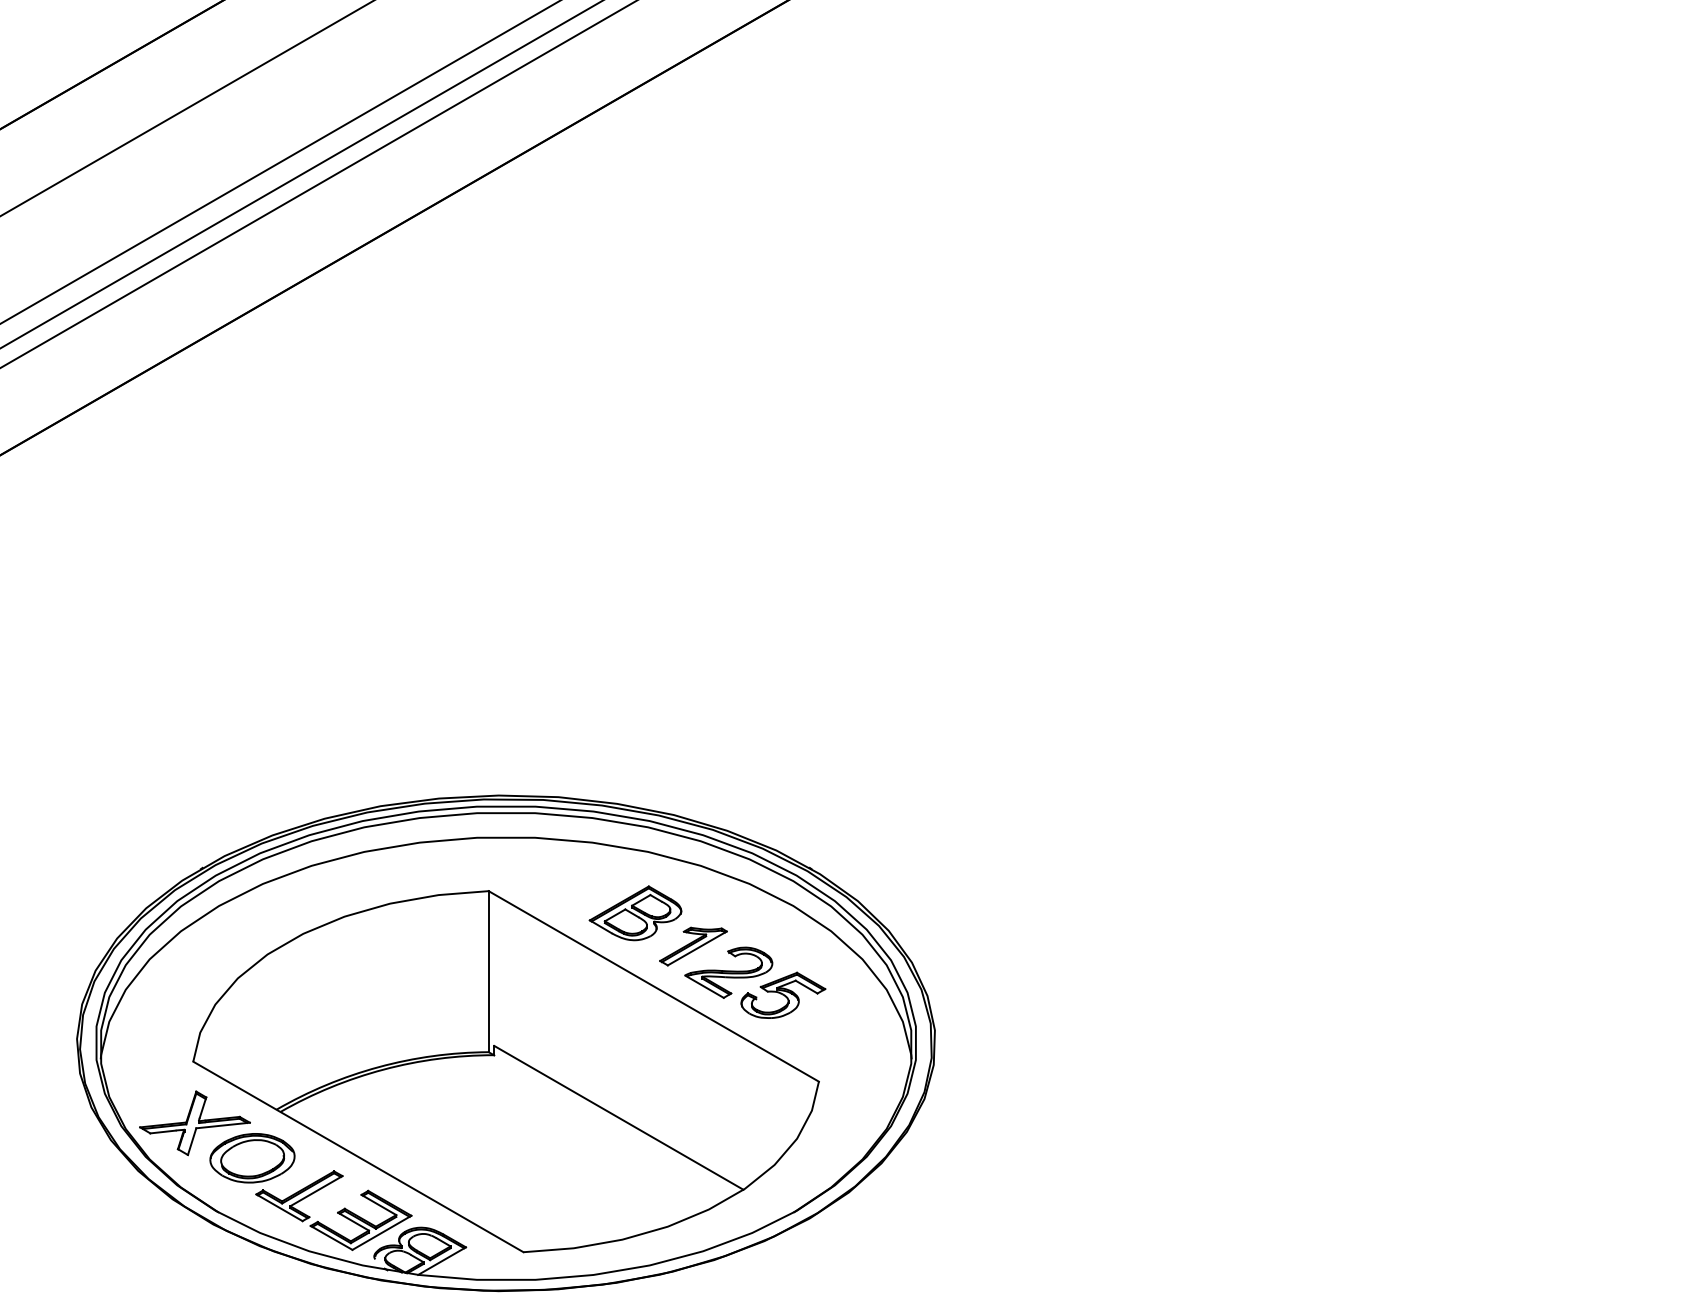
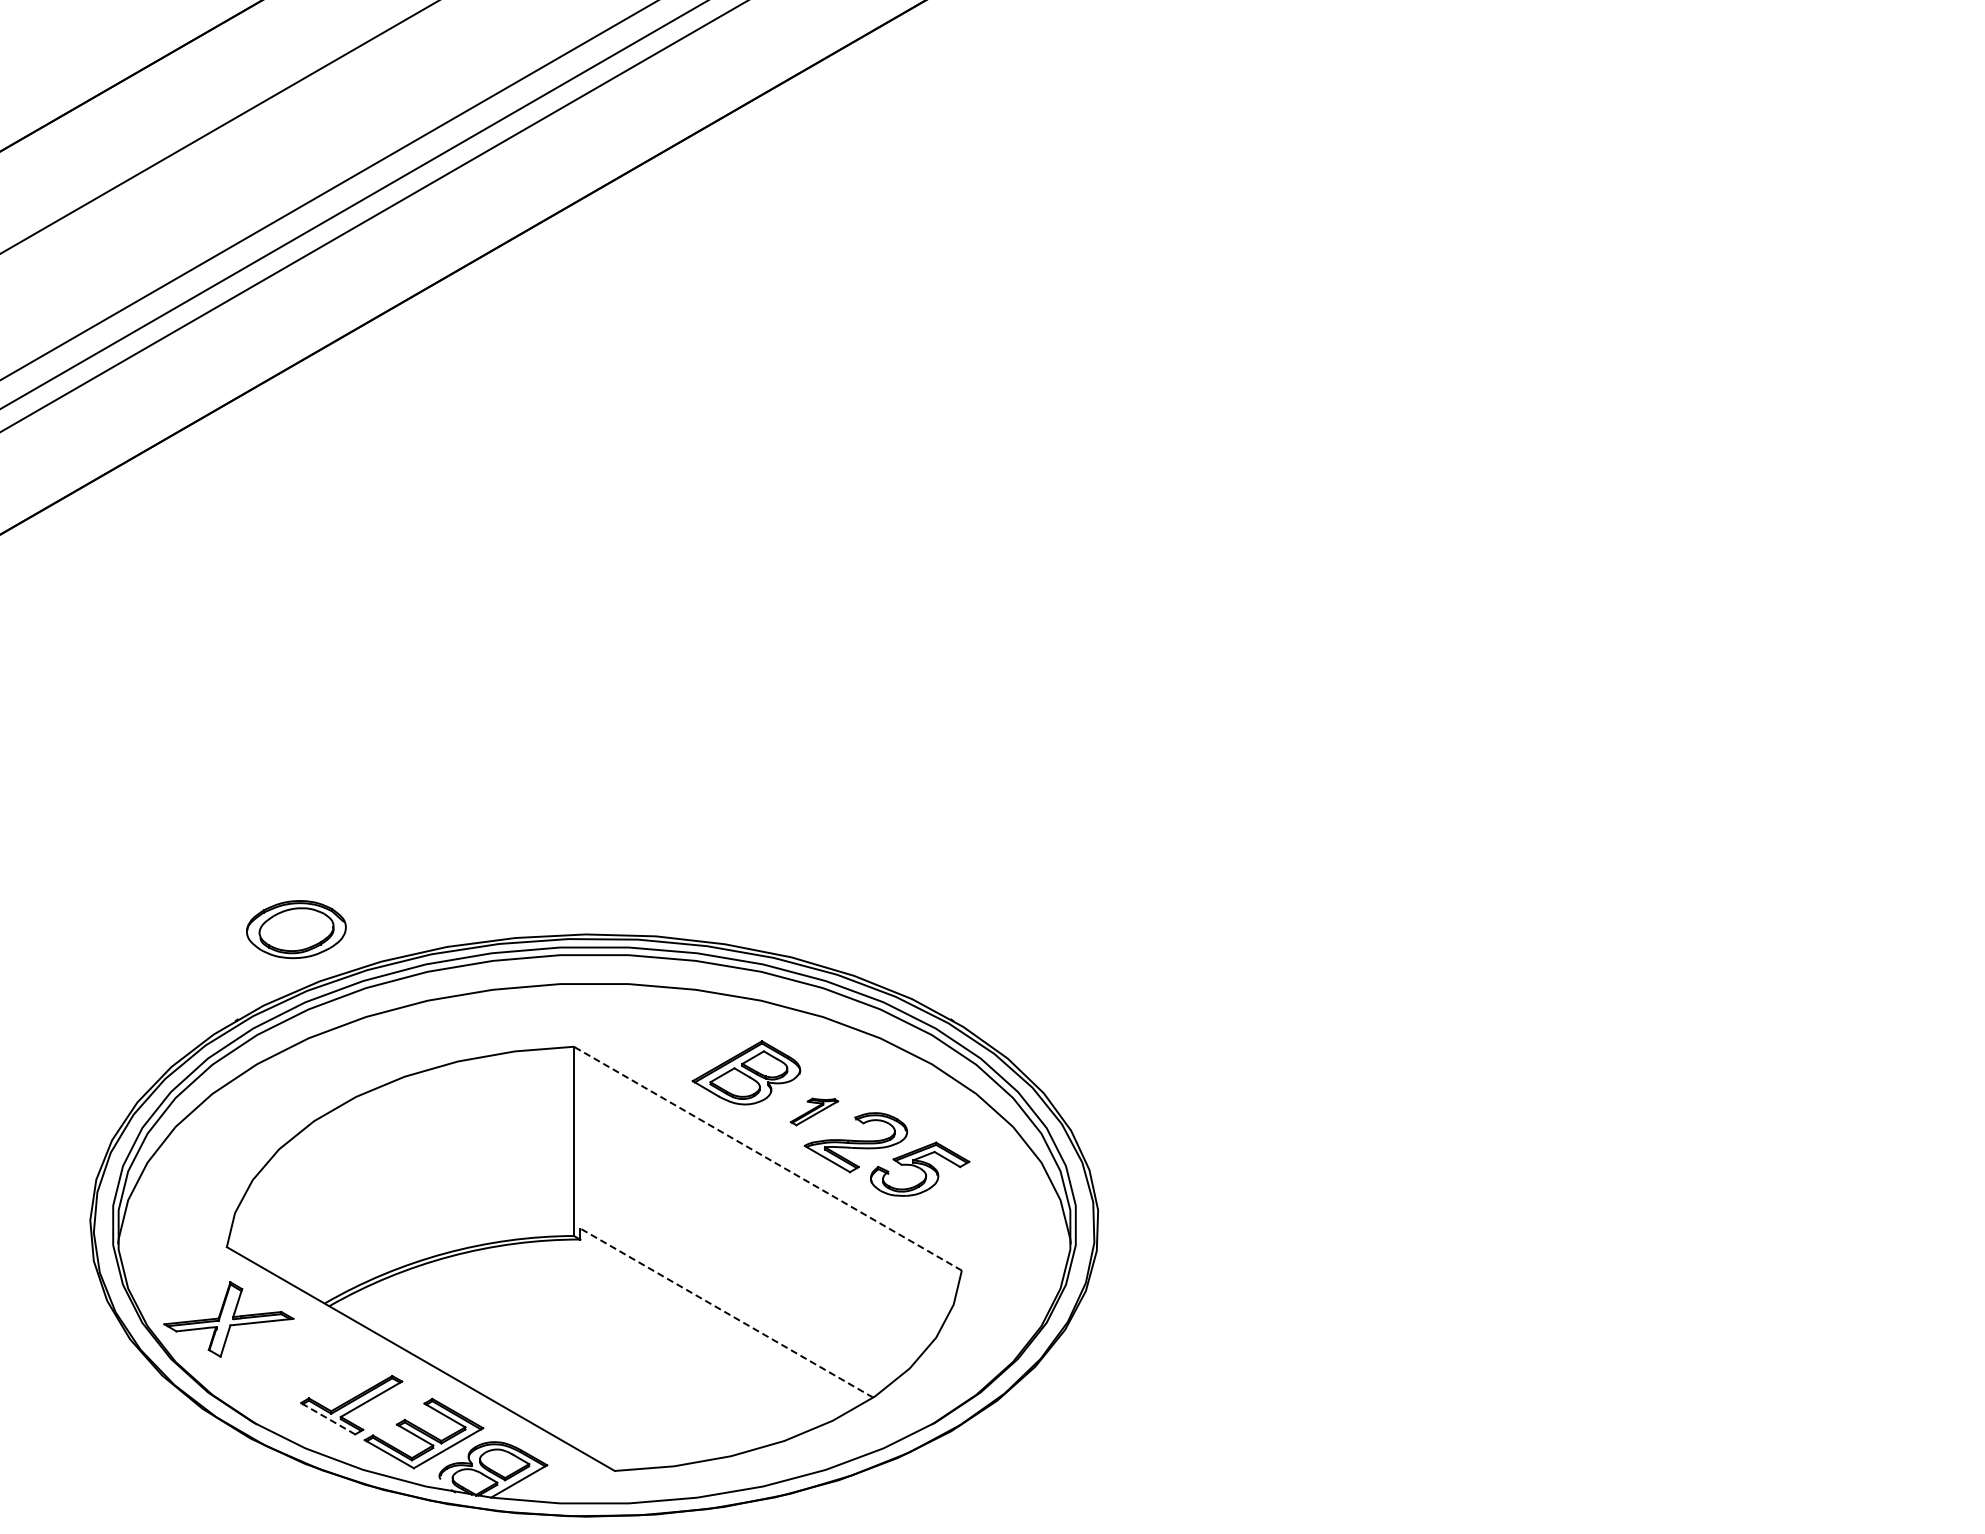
part: (693, 946) -> (814, 1111), size x0.6
line: (653, 986) -> (767, 1158), solid -> dashed
line: (618, 1117) -> (726, 1312), solid -> dashed
part: (252, 1158) -> (296, 929), moved
line: (278, 1207) -> (327, 1418), solid -> dashed

